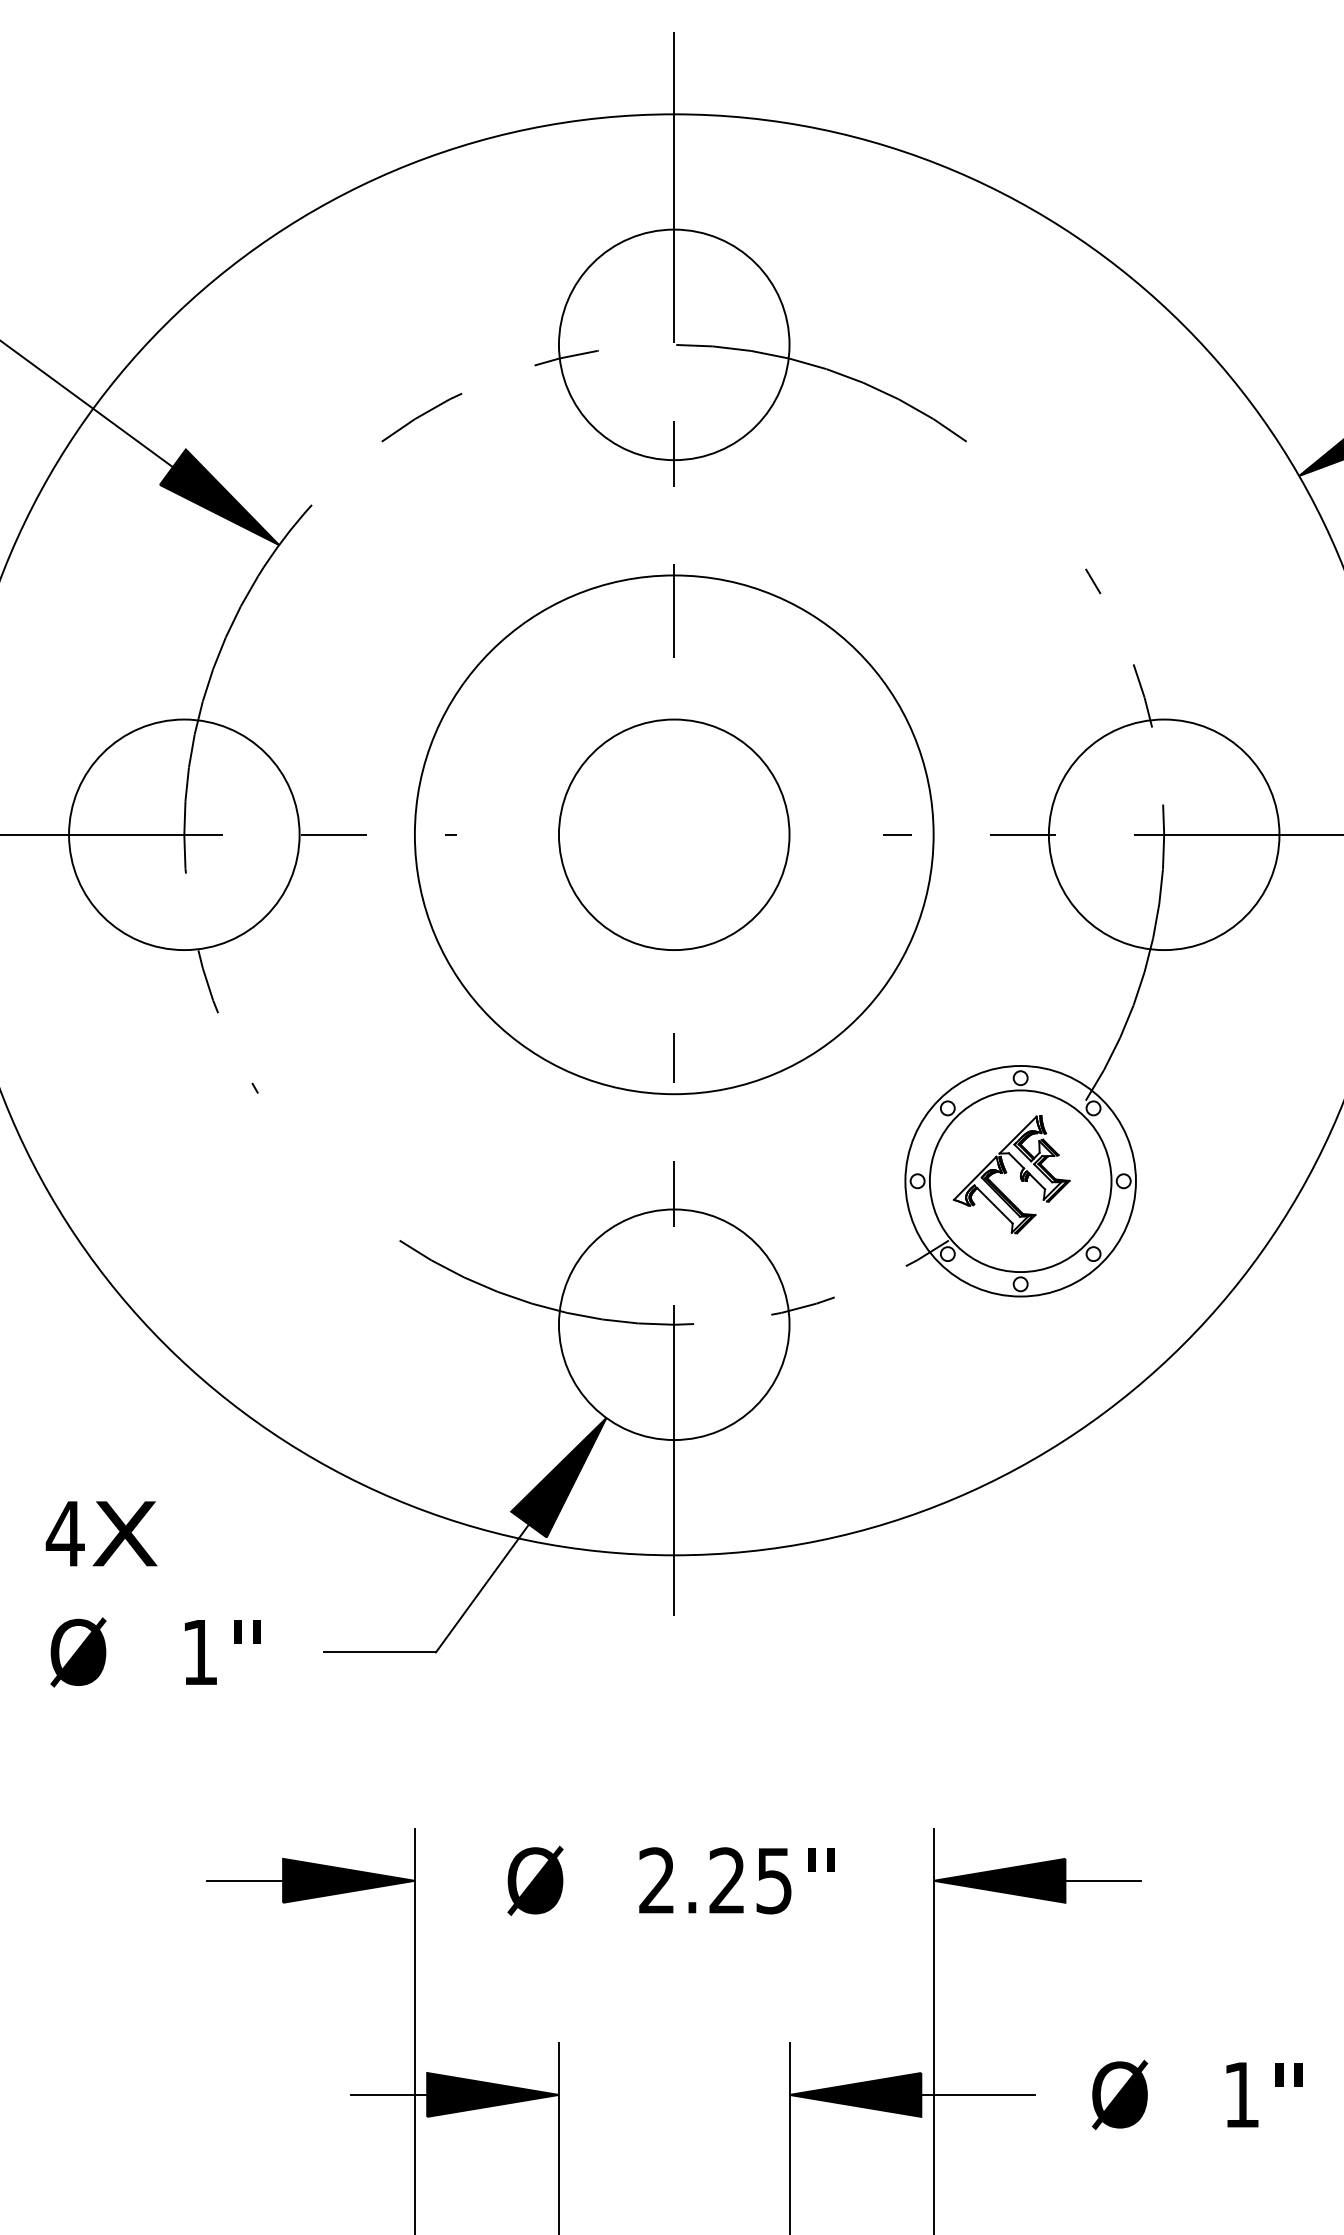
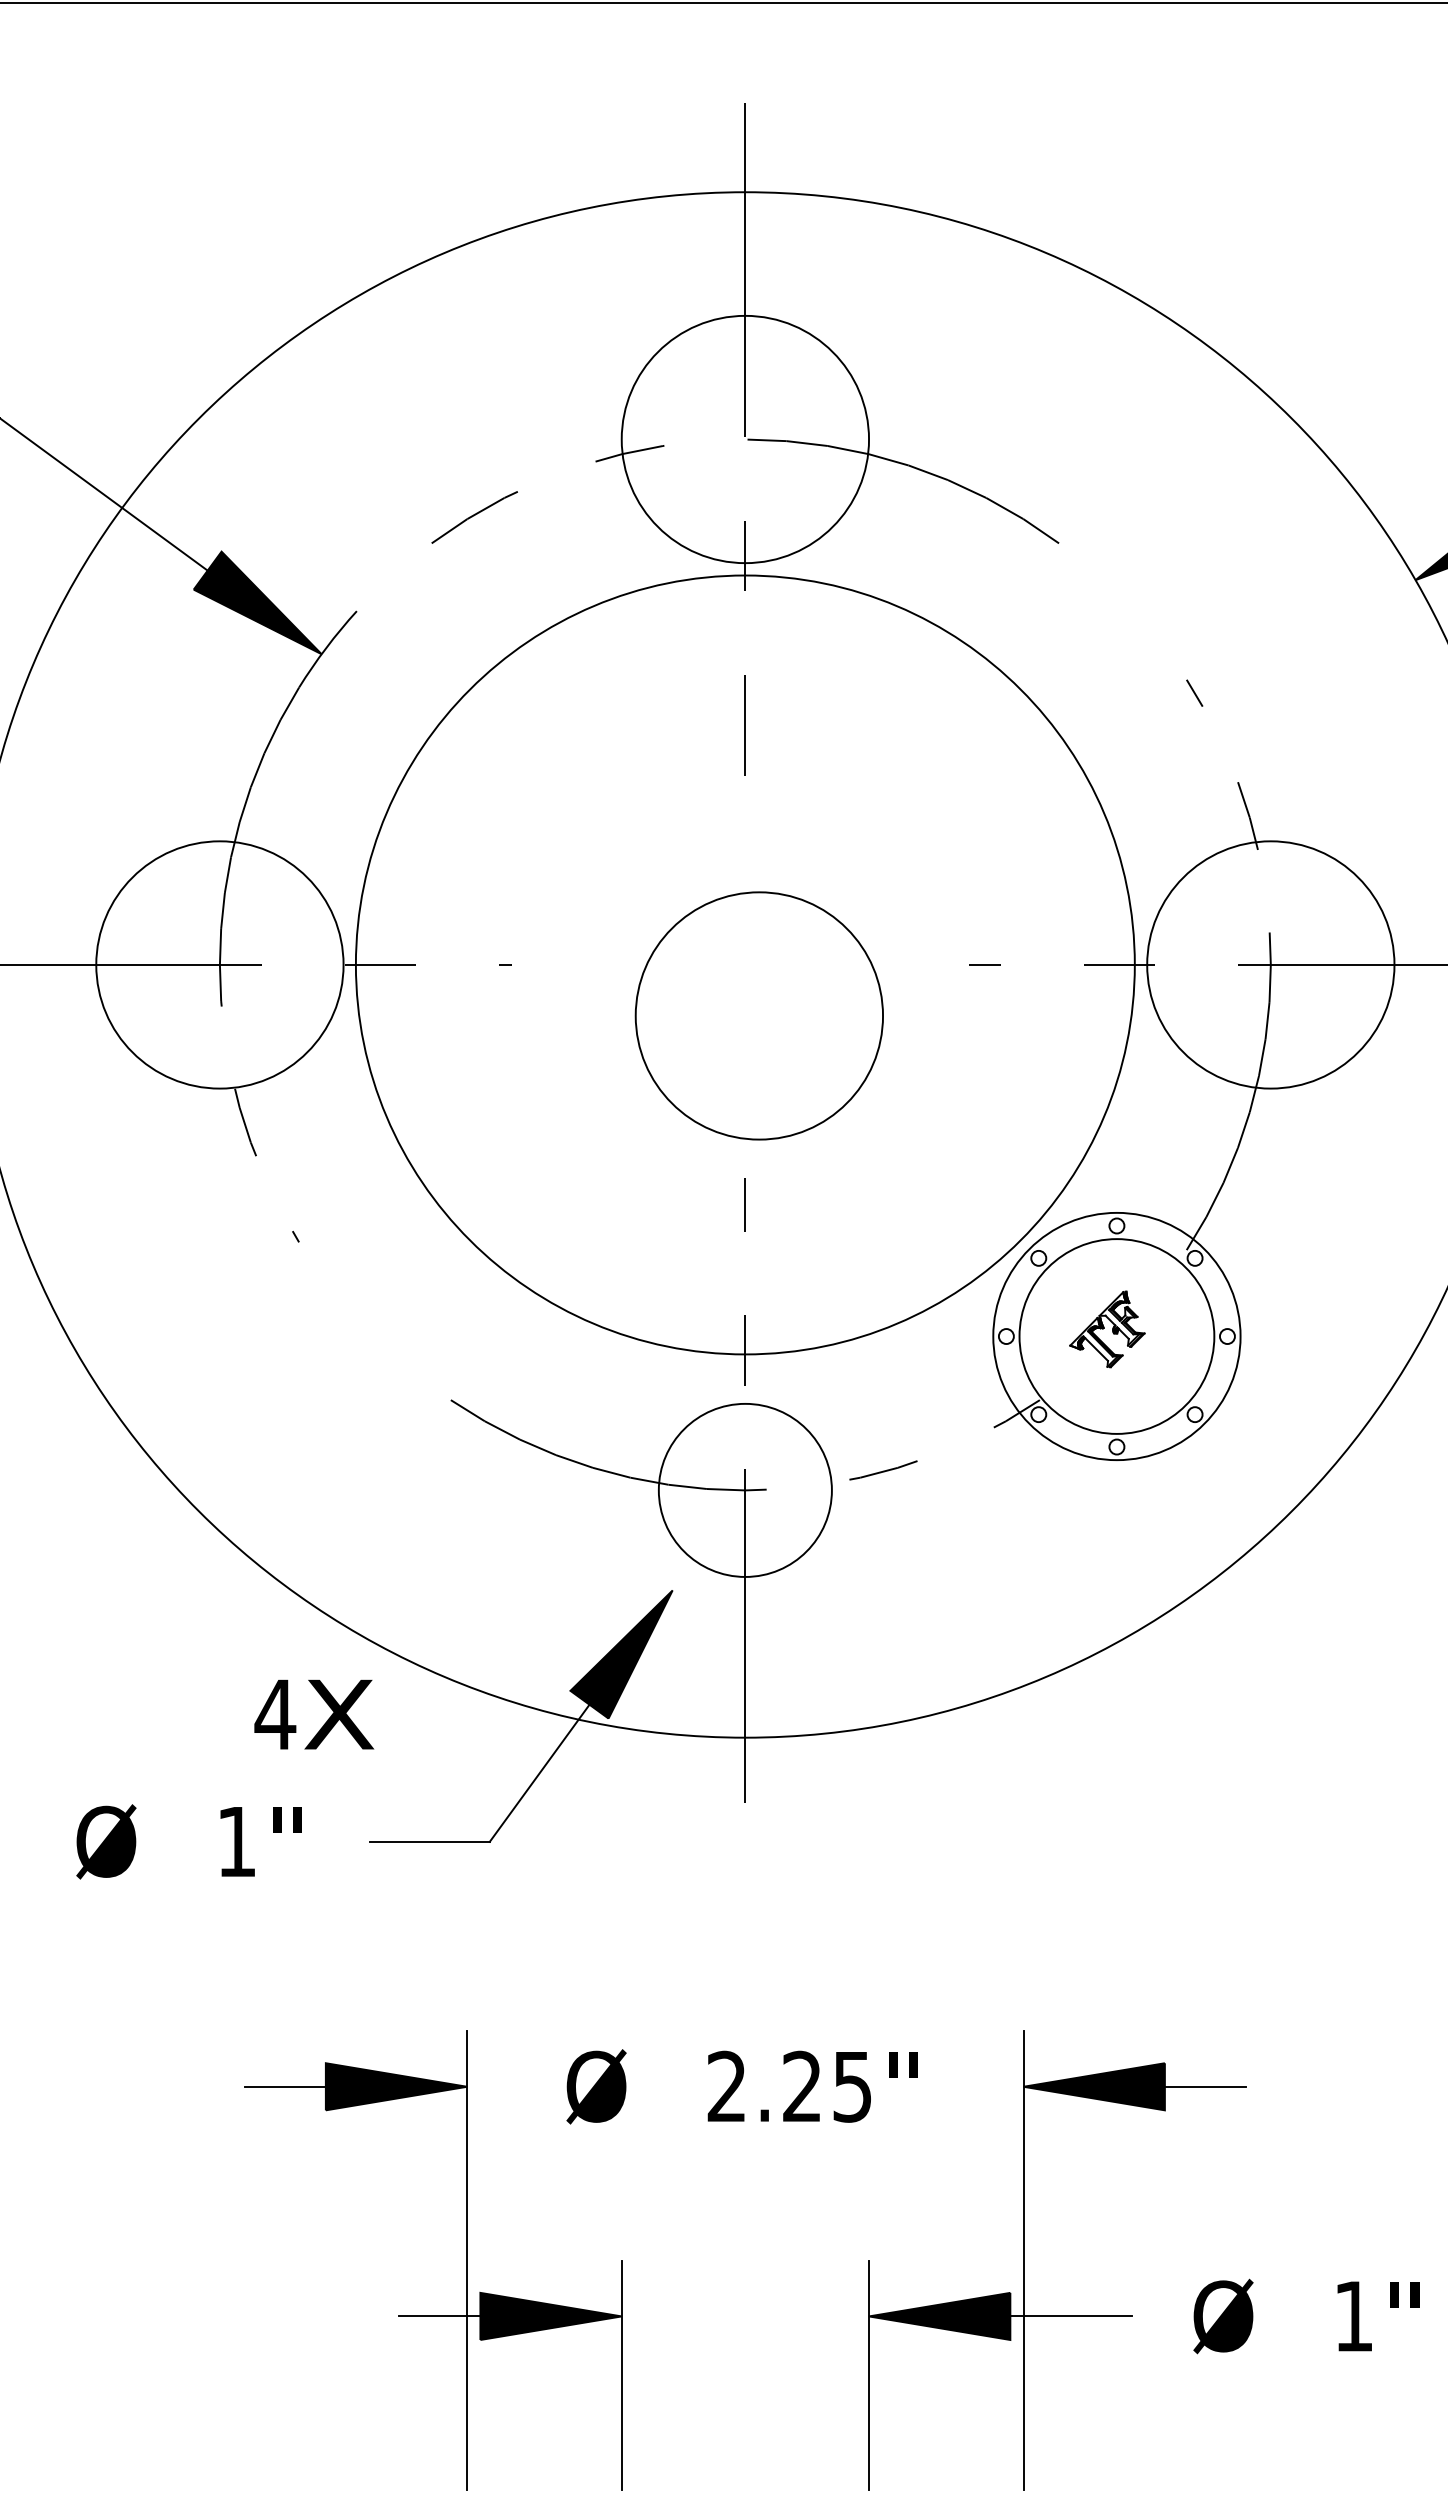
circle: (673, 834) -> (758, 1015), moved
circle: (674, 834) -> (745, 964), size x1.4
part: (1011, 1174) -> (1107, 1329), size x0.6
circle: (674, 1324) -> (745, 1490), size x0.7
text: (101, 1533) -> (314, 1714), moved

